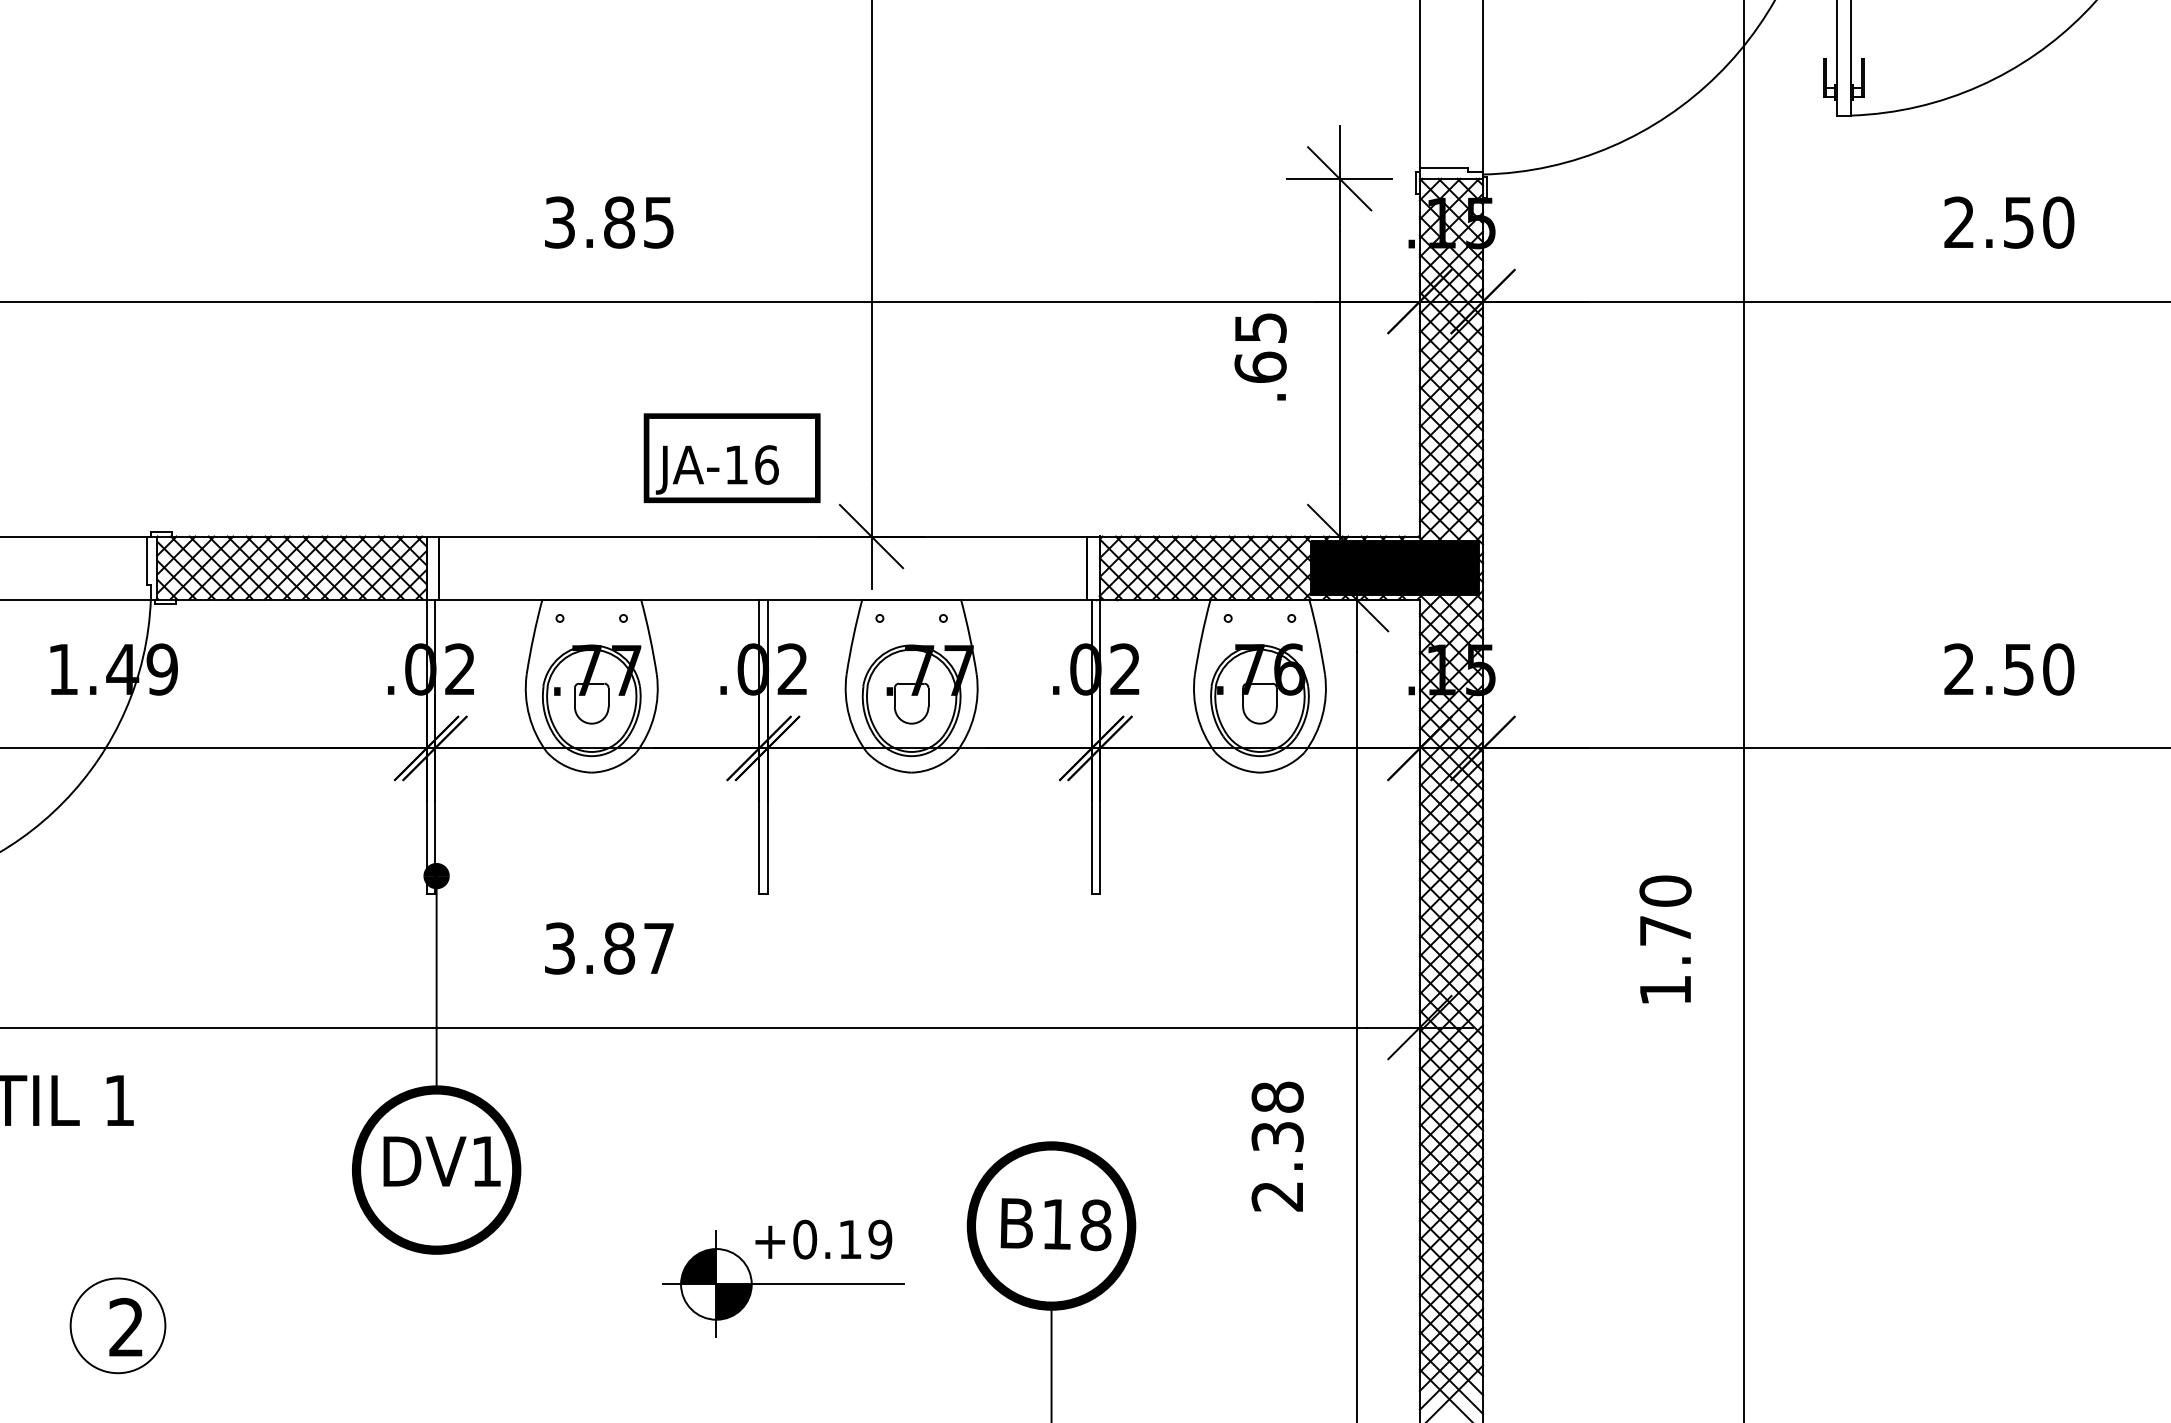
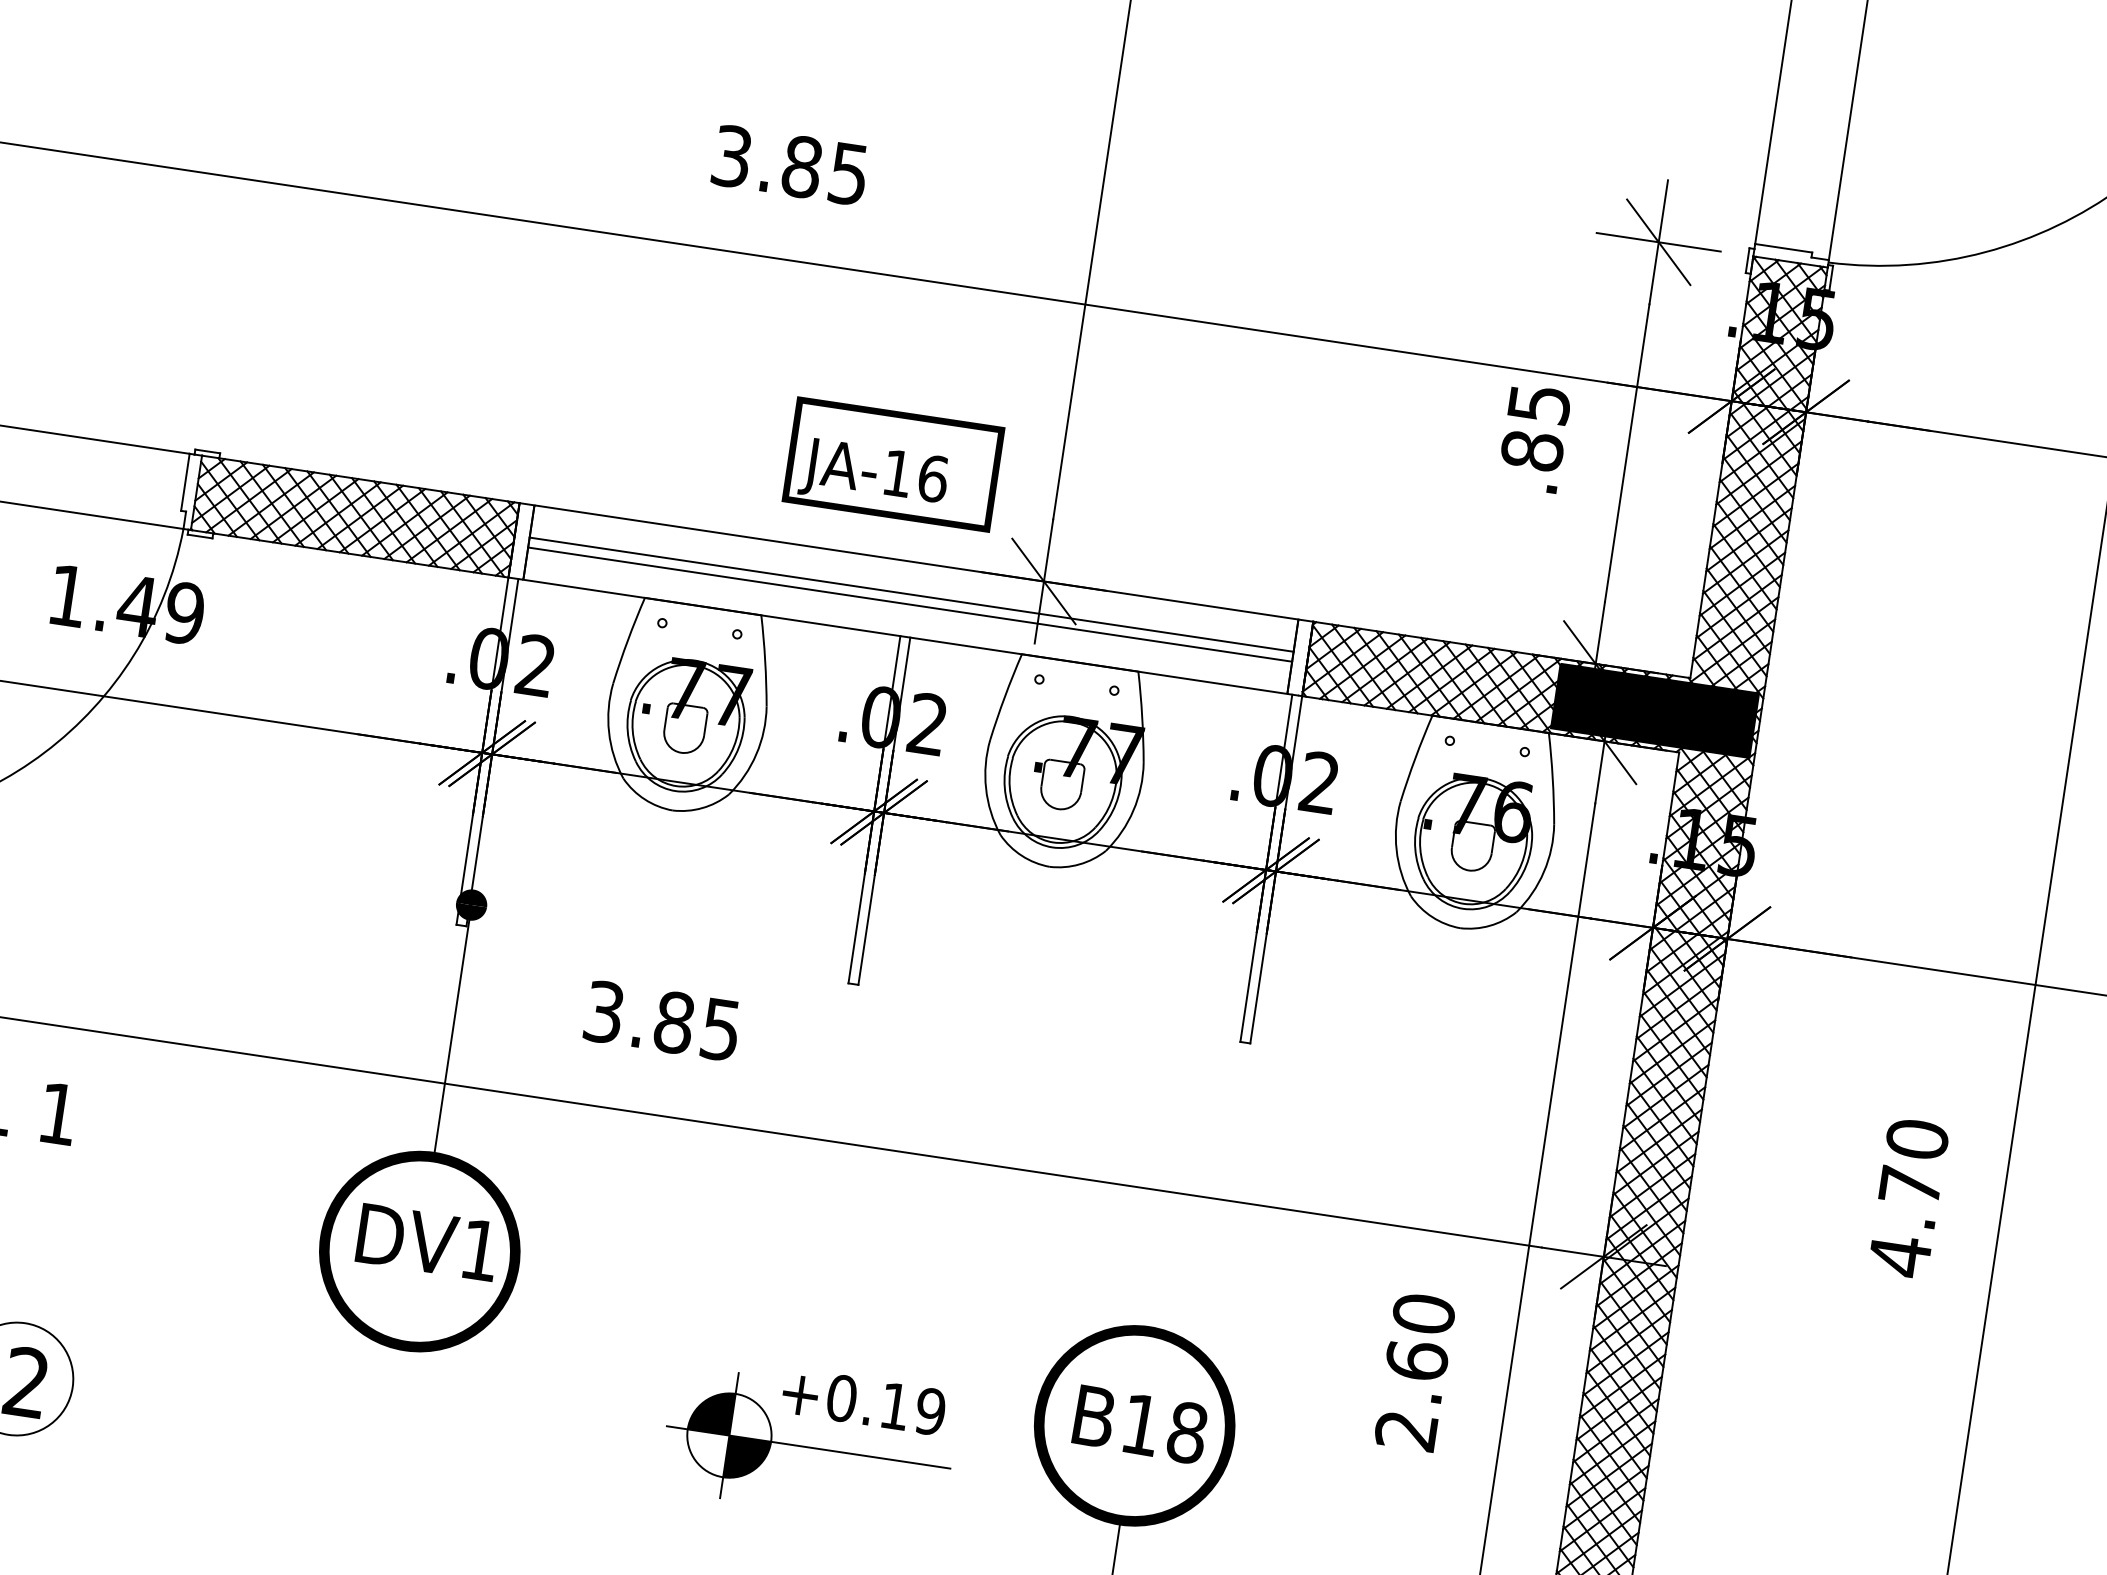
text: (1260, 367) -> (1532, 450), .65 -> .85
line: (763, 563) -> (911, 594), added
line: (763, 572) -> (910, 604), added
text: (658, 948) -> (720, 1029), 3.87 -> 3.85
text: (1665, 990) -> (1899, 1256), 1.70 -> 4.70
text: (1277, 1116) -> (1420, 1336), 2.38 -> 2.60

